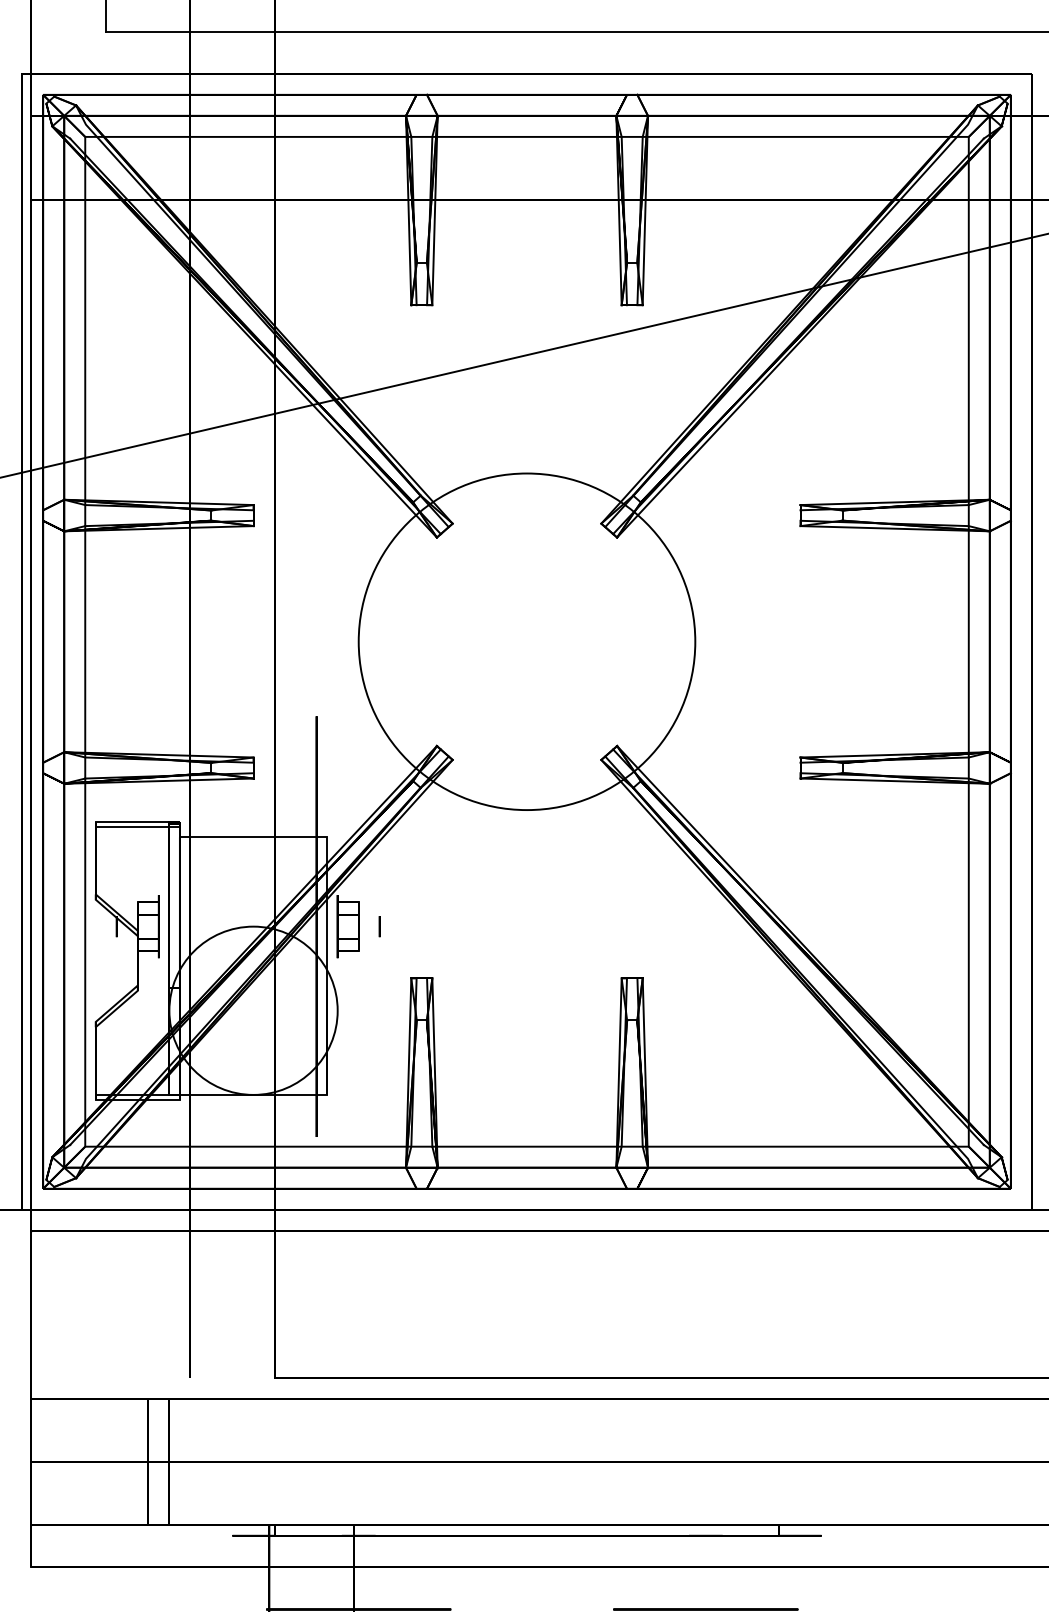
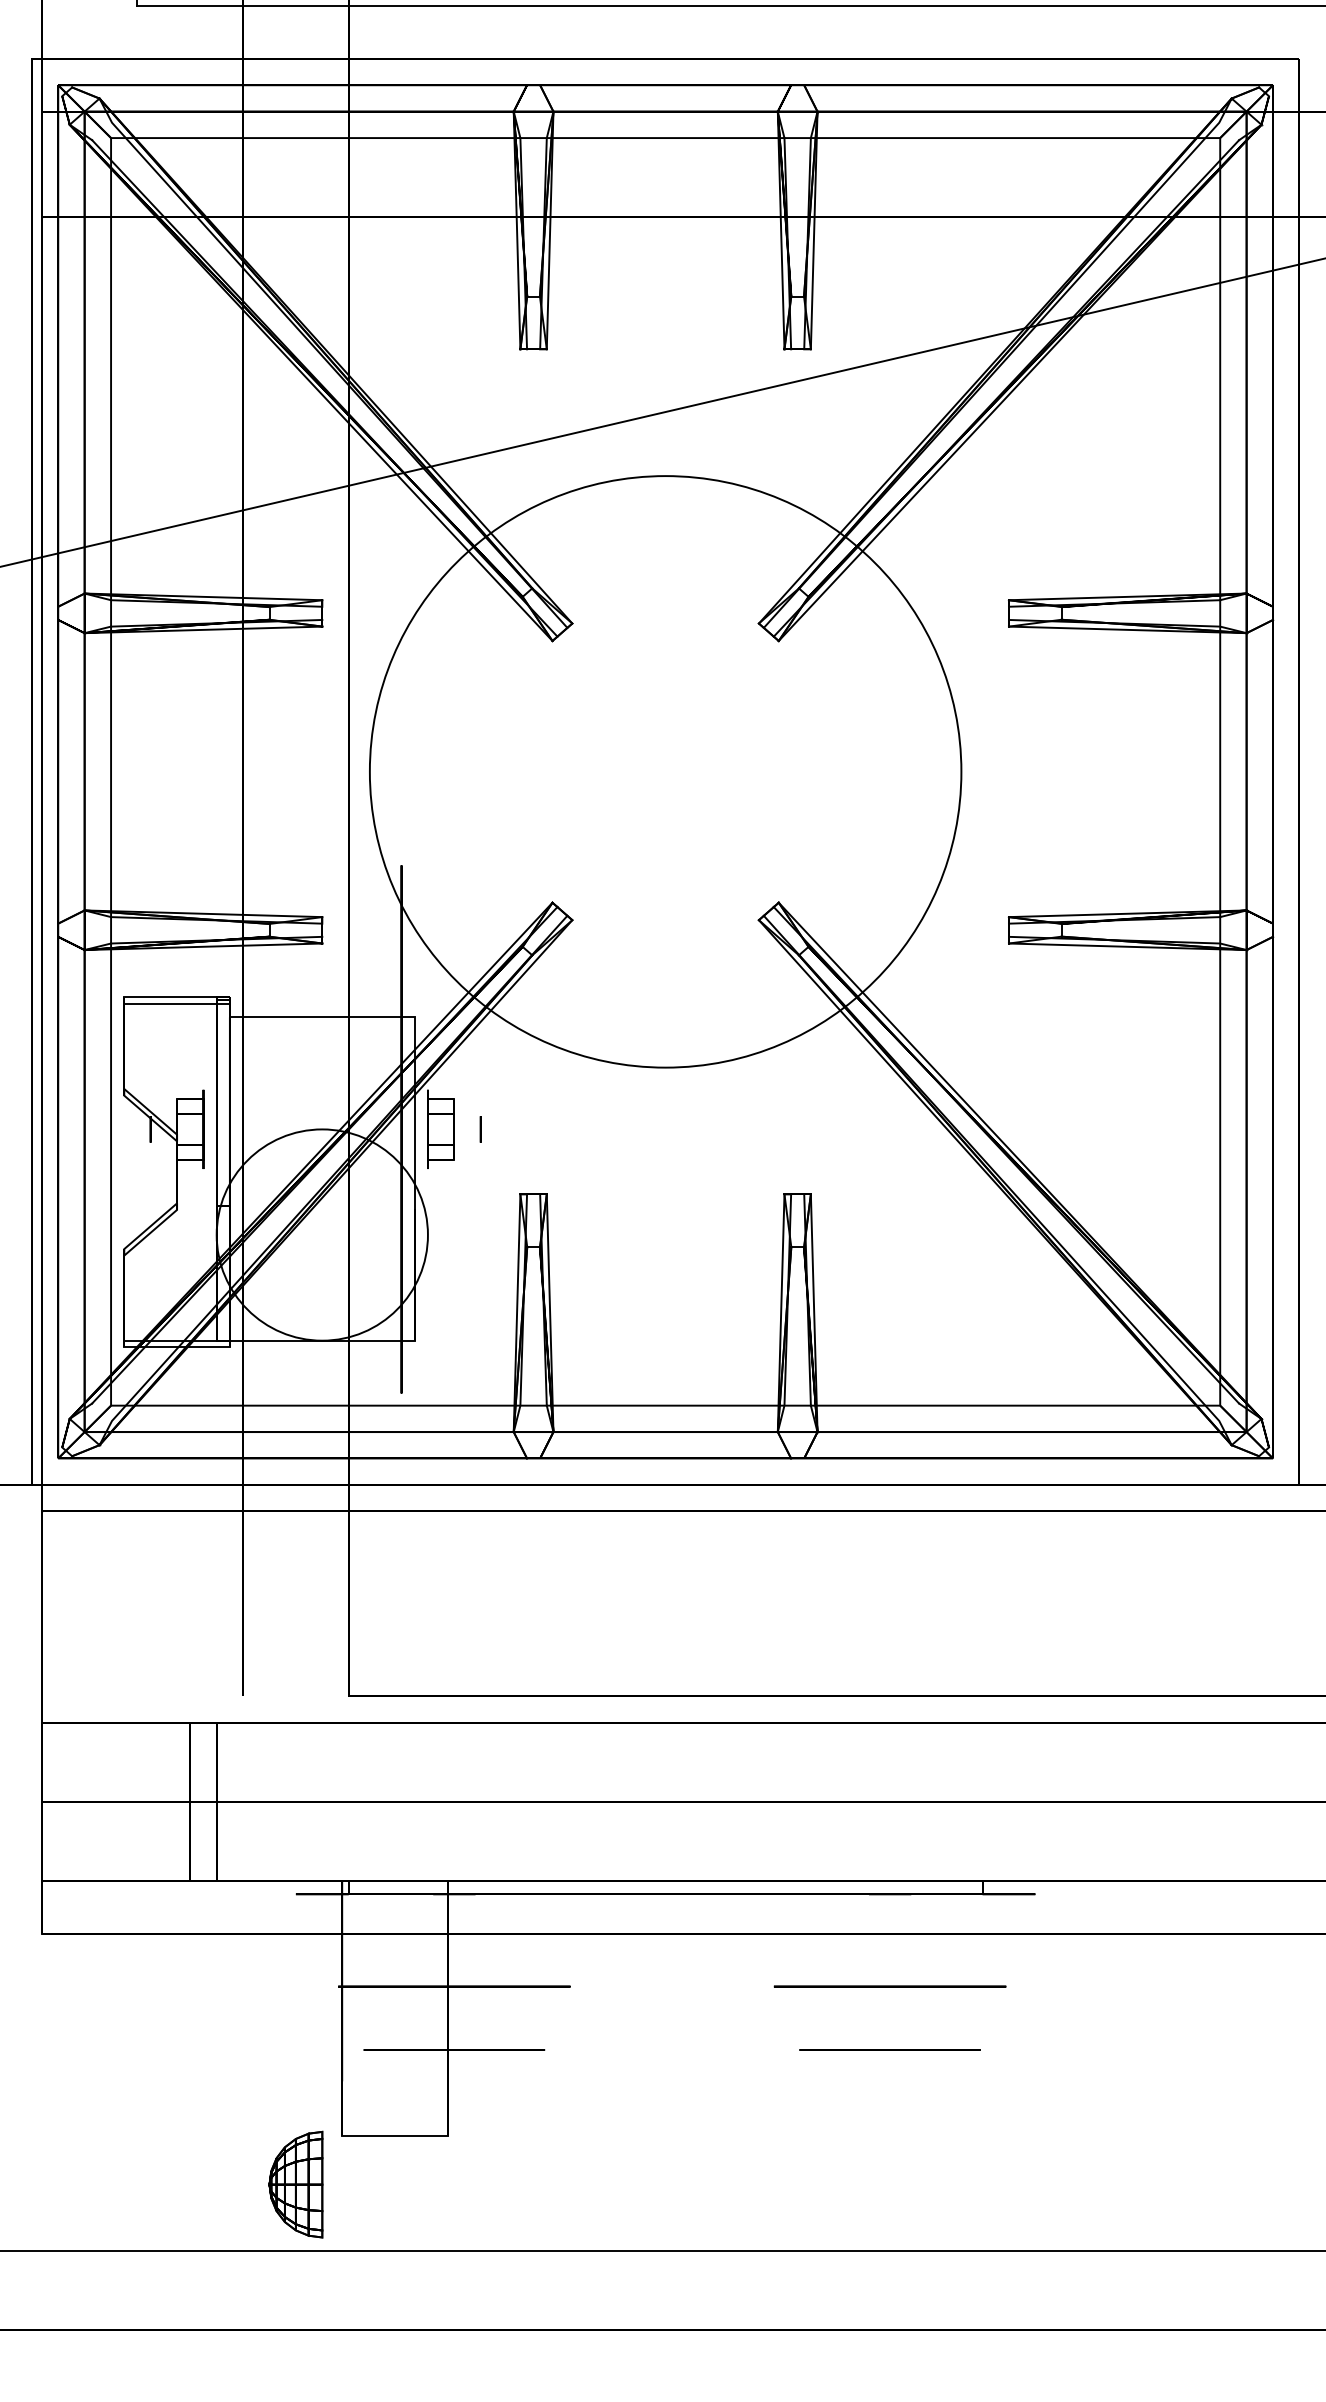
circle: (526, 641) -> (665, 771), size x1.4

